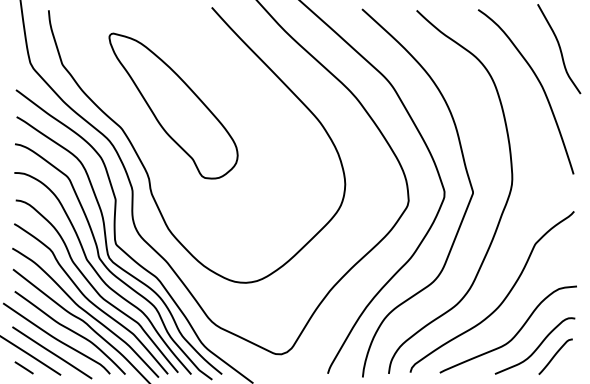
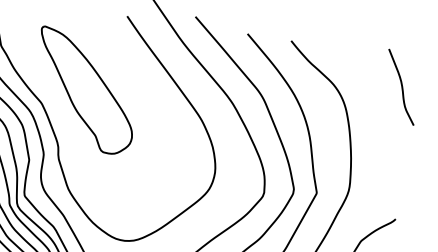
curve: (538, 82) -> (381, 111), removed

